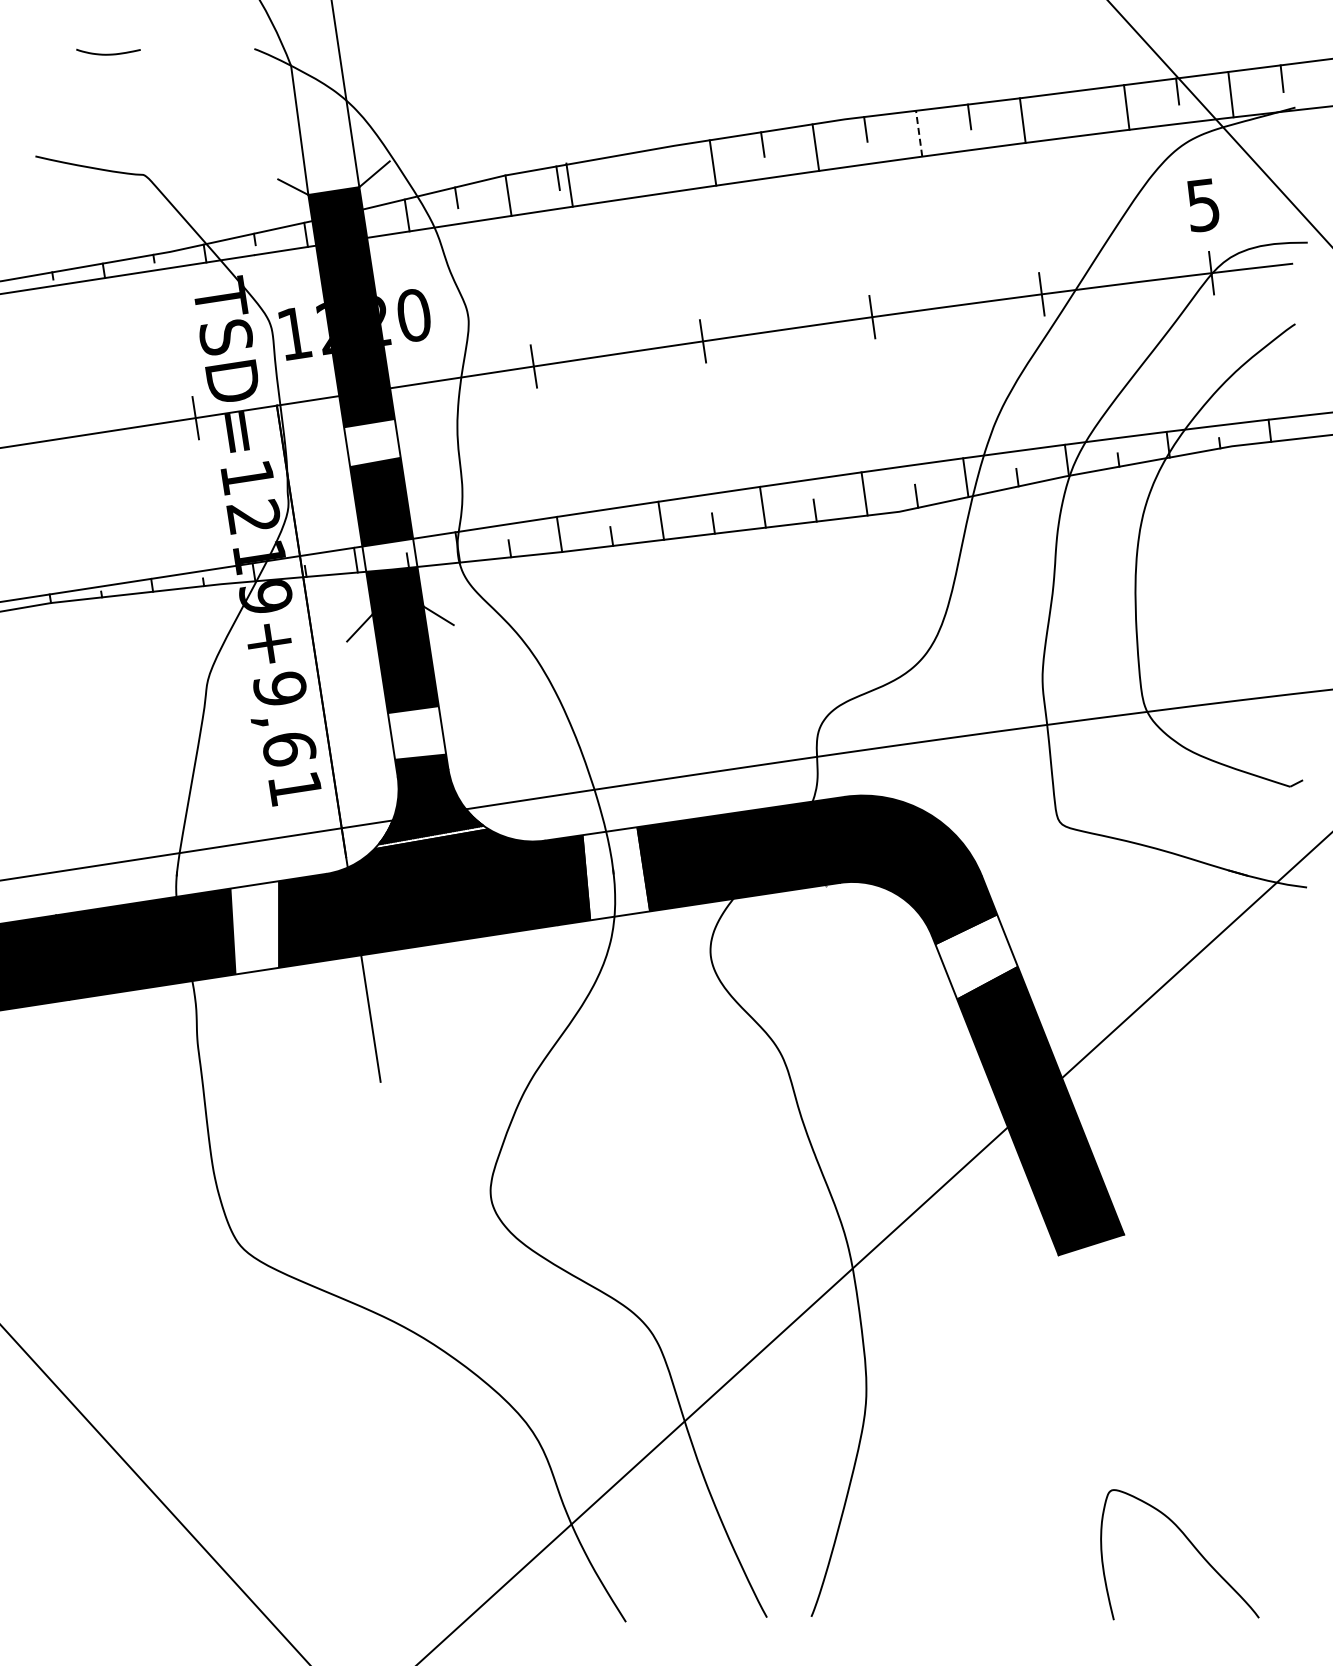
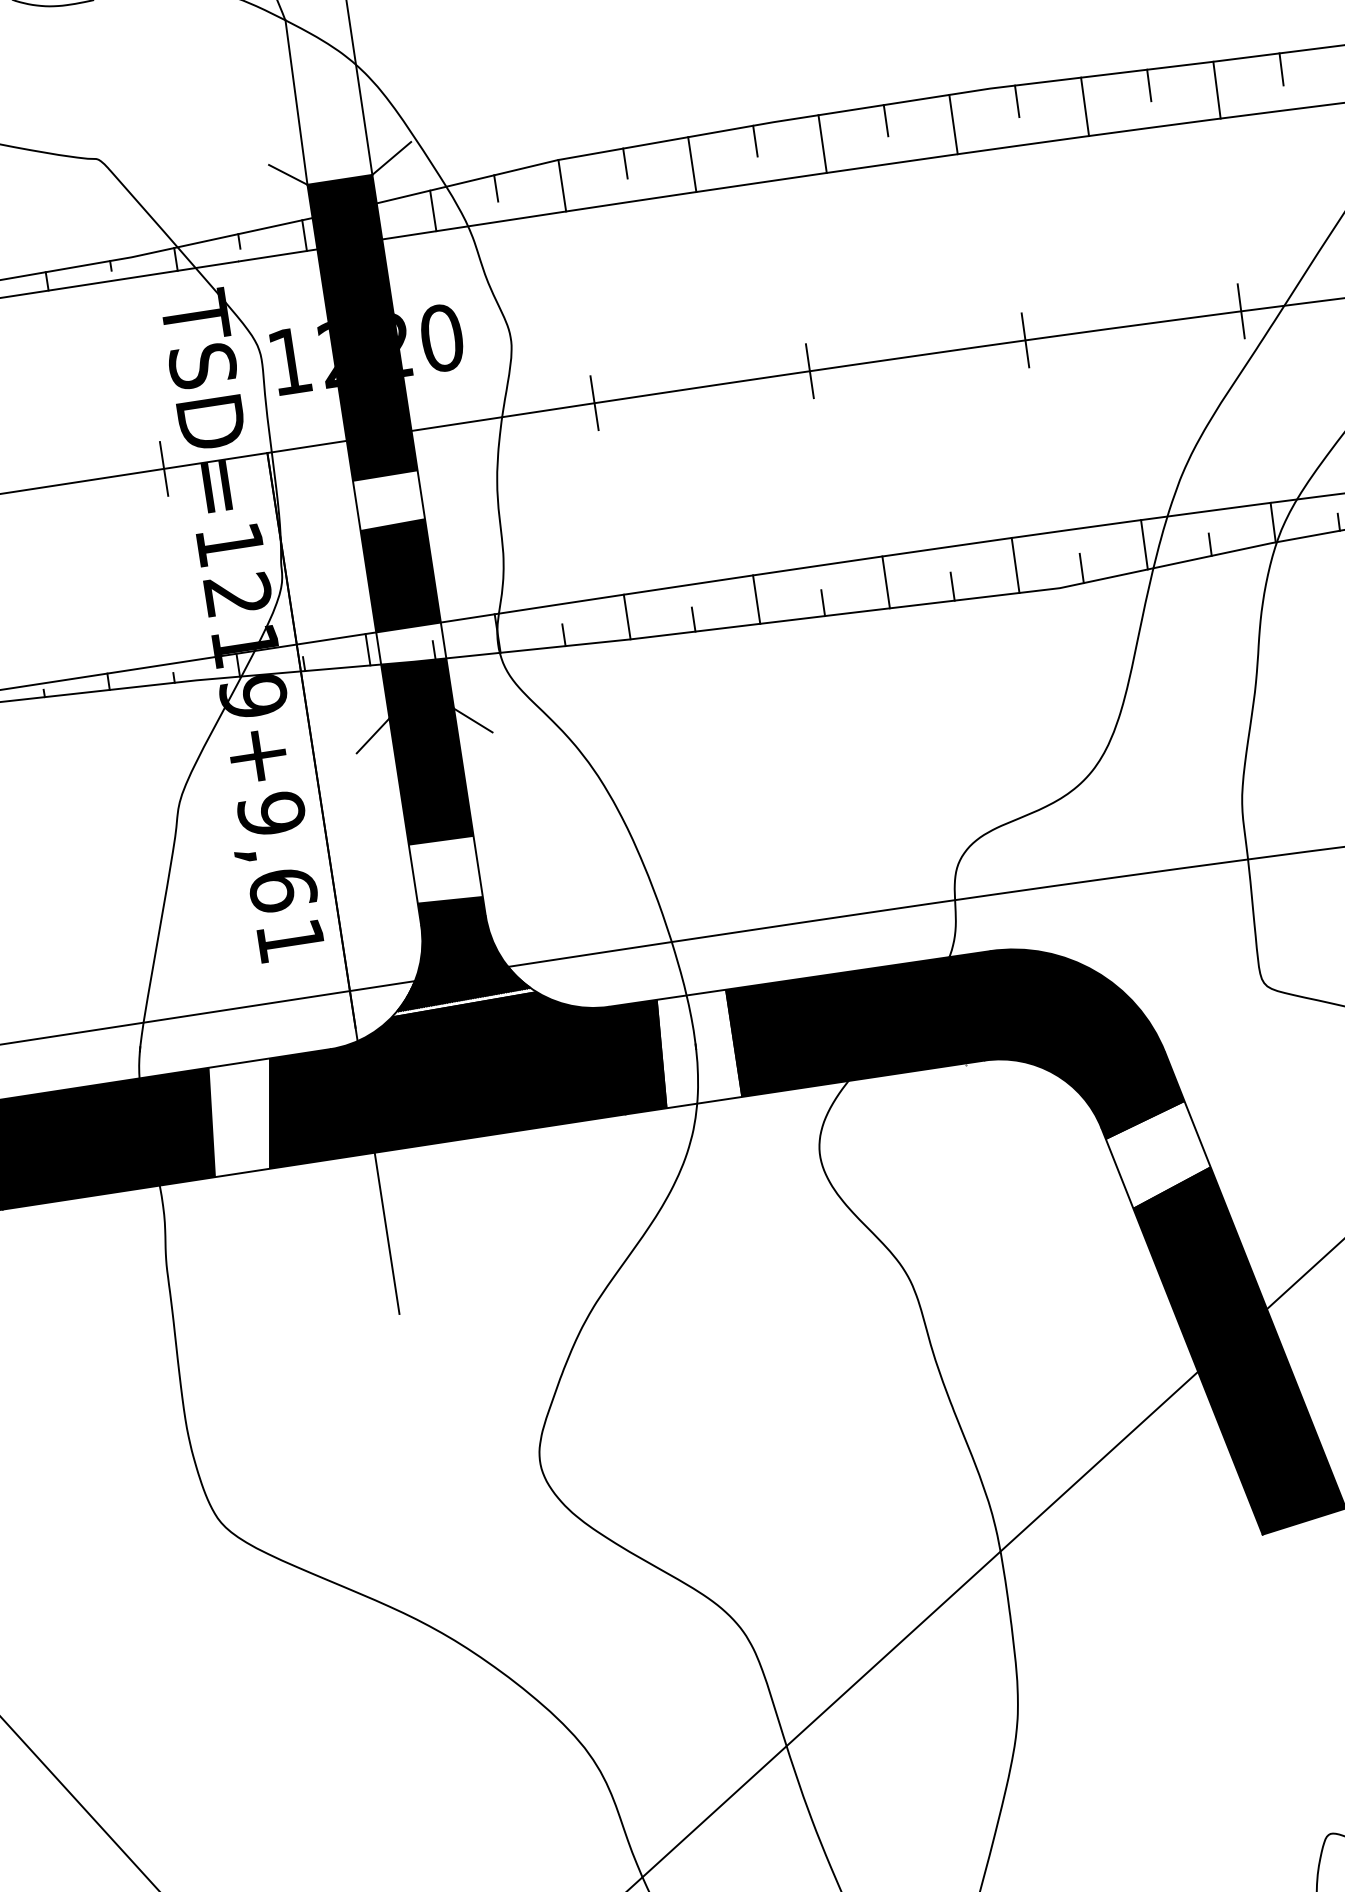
line: (1073, 103) -> (1281, 68), added
line: (919, 133) -> (1085, 106), dashed -> solid
line: (659, 160) -> (754, 140), added
line: (569, 184) -> (692, 163), moved

